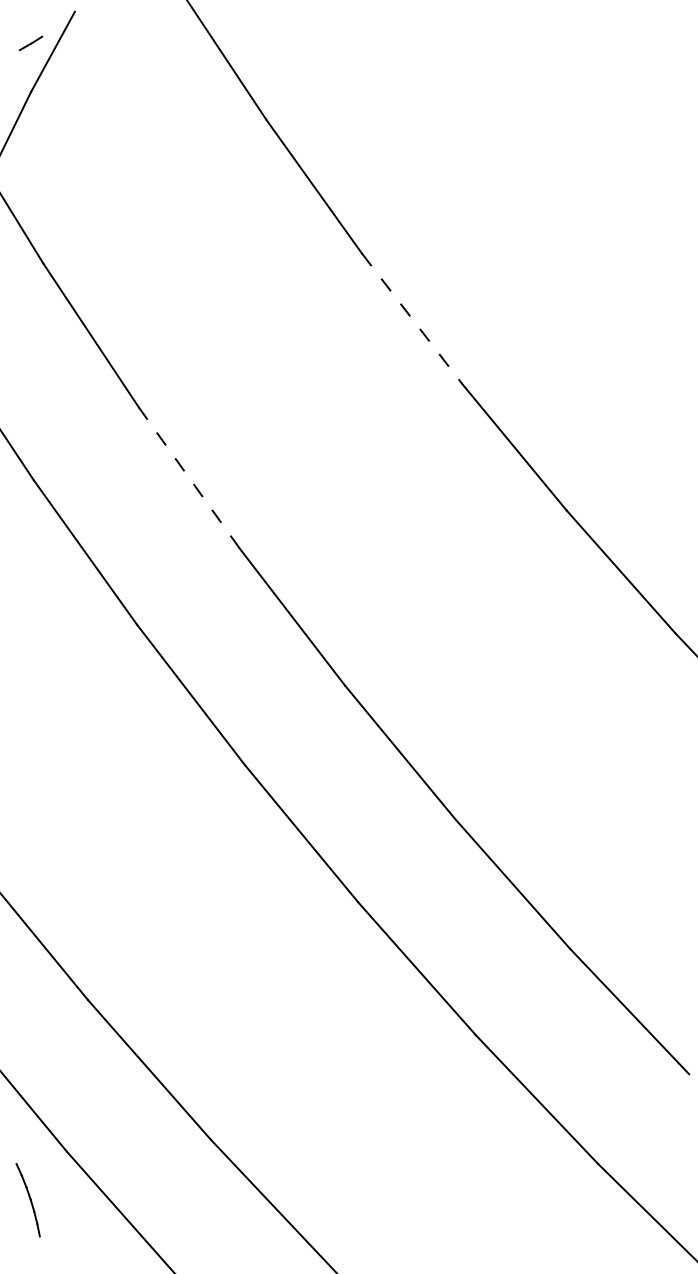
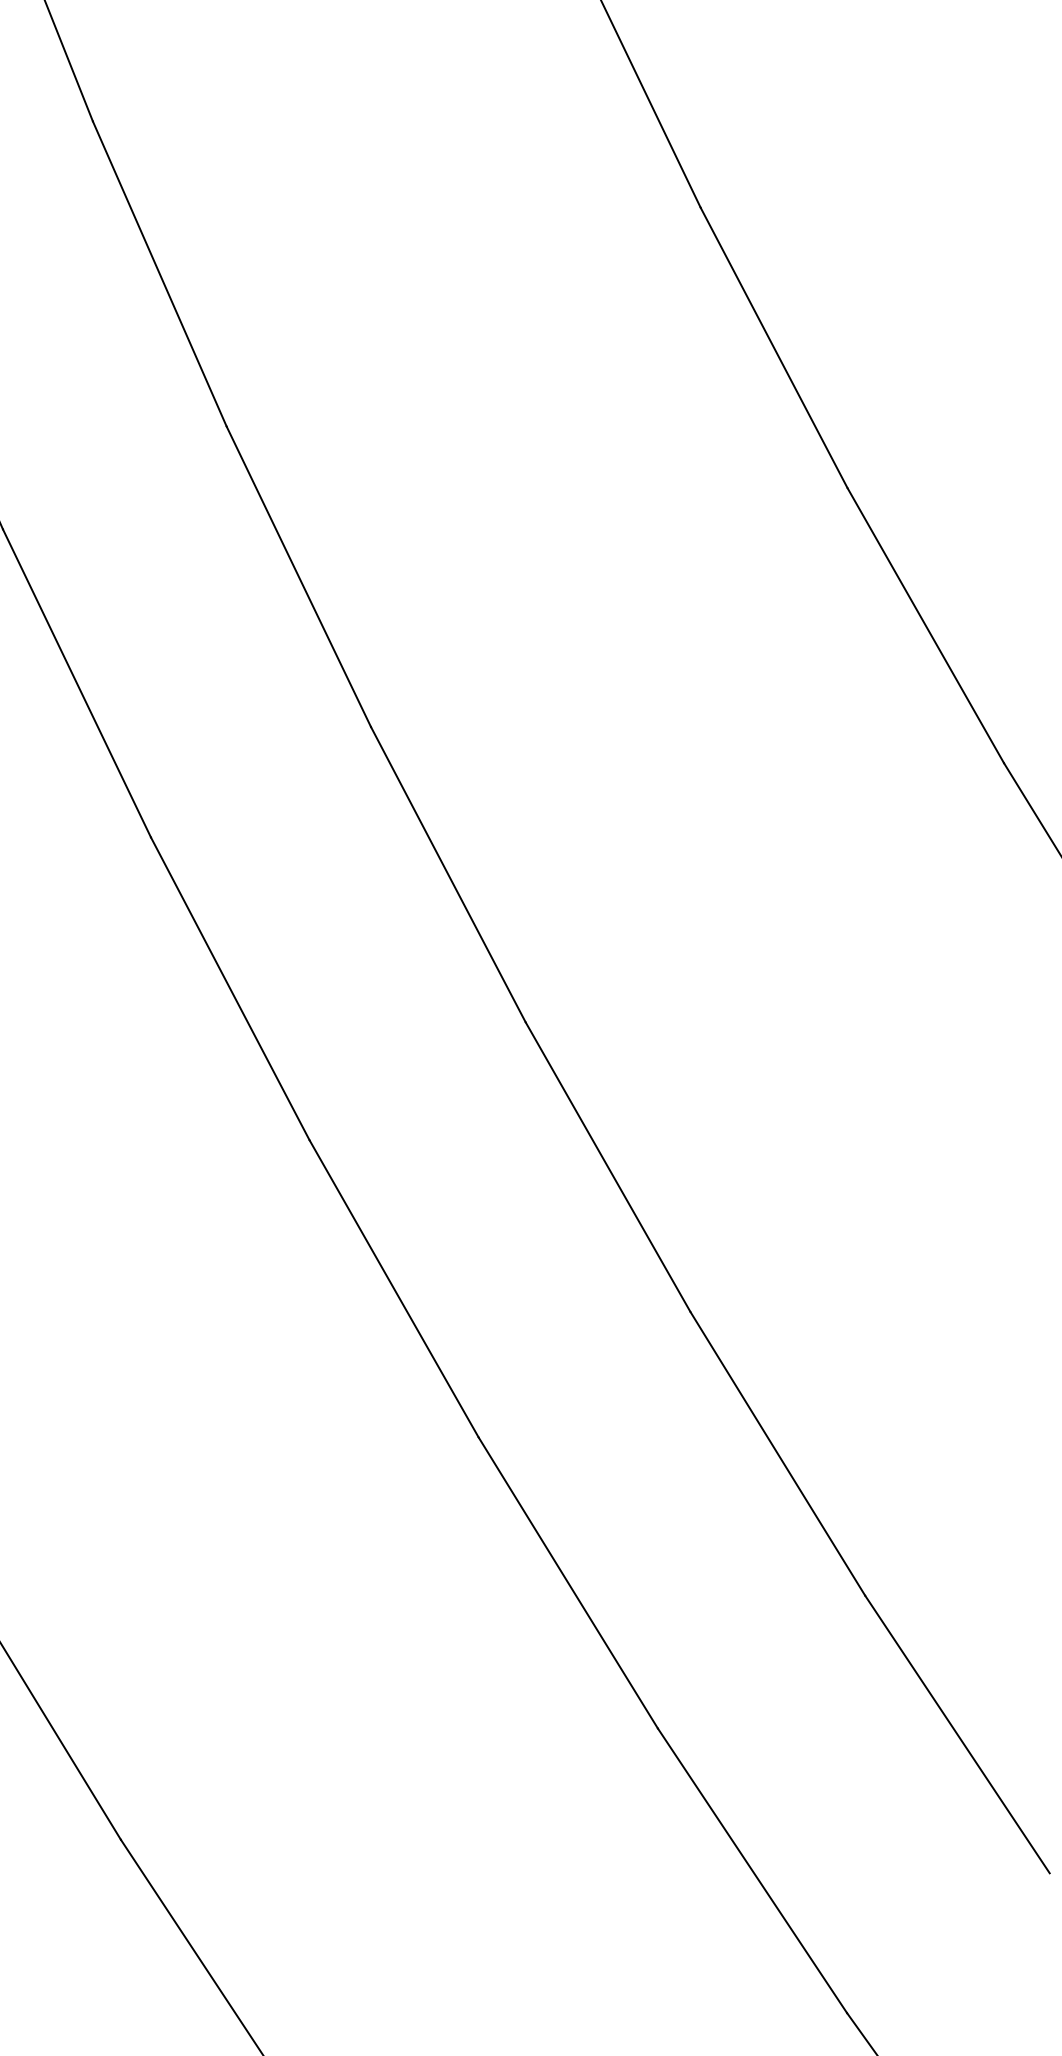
line: (412, 319) -> (774, 349), dashed -> solid
line: (189, 478) -> (298, 577), dashed -> solid

